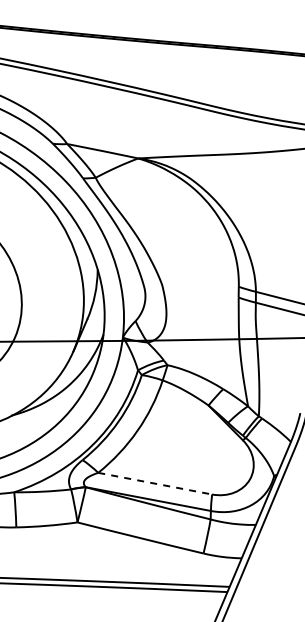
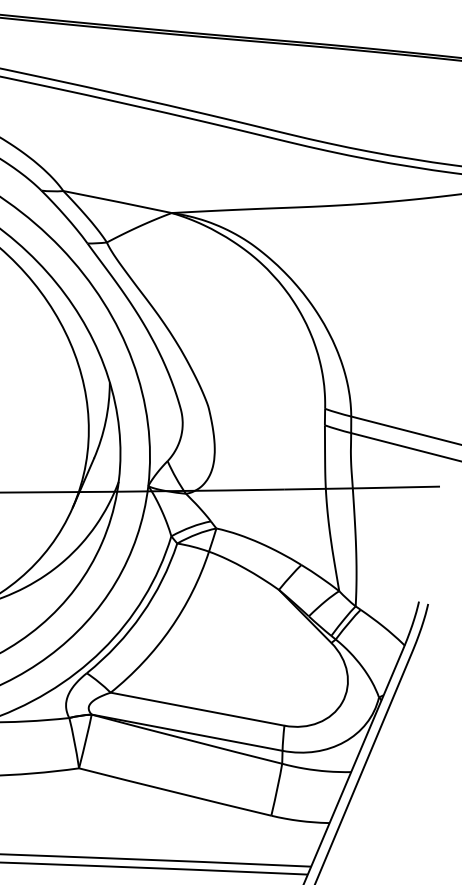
line: (155, 483) -> (198, 708), dashed -> solid

